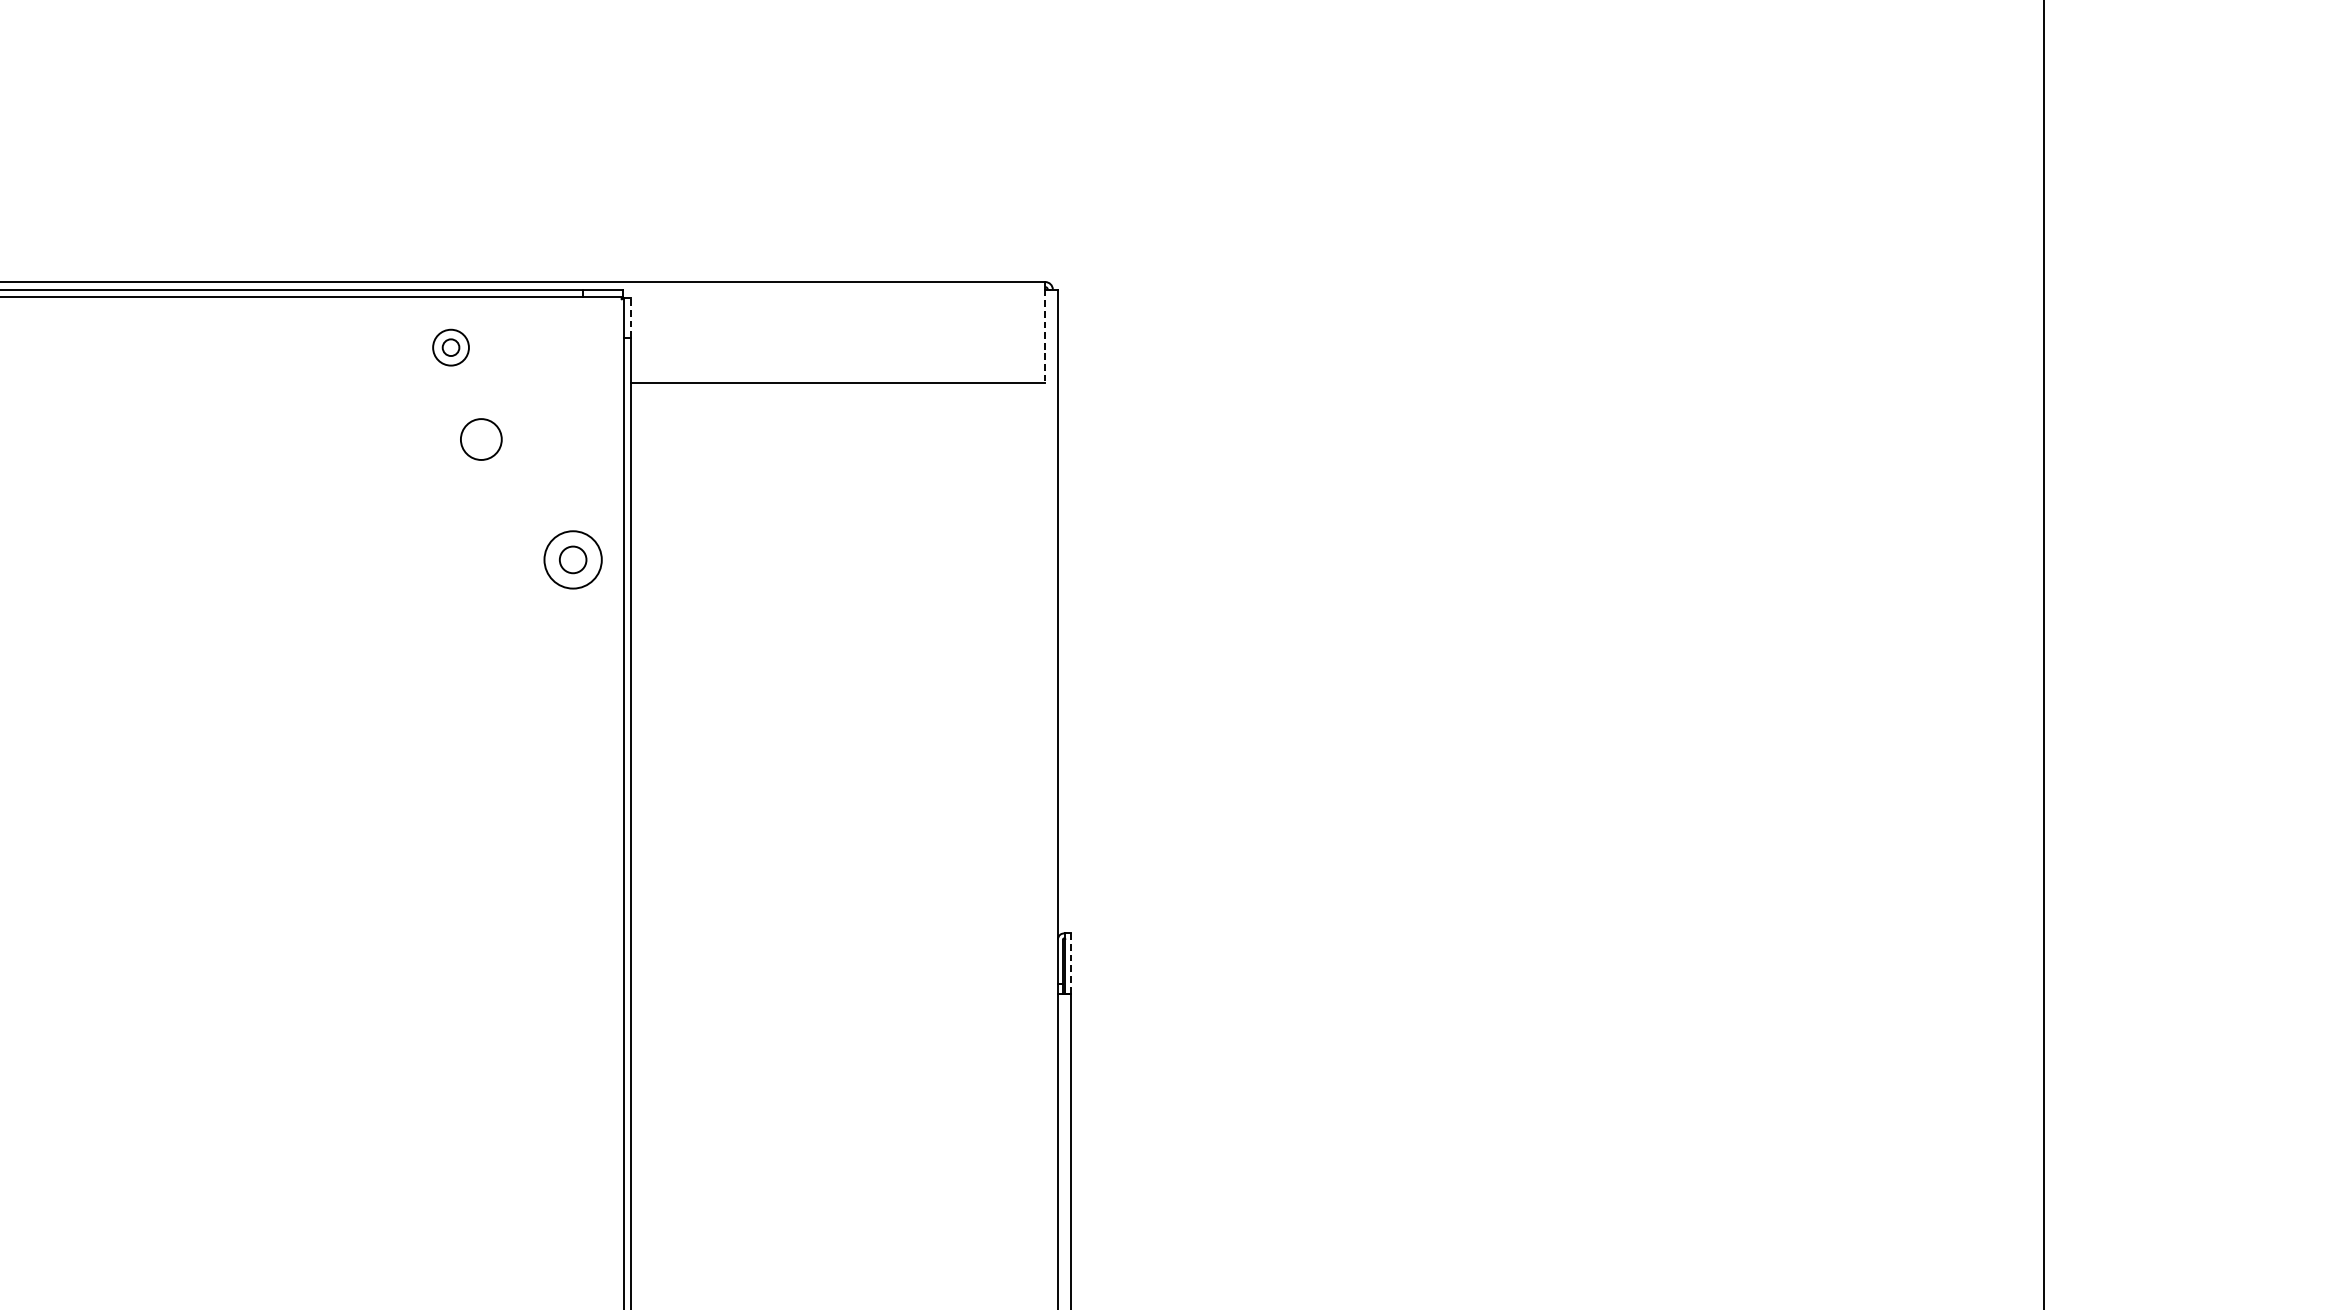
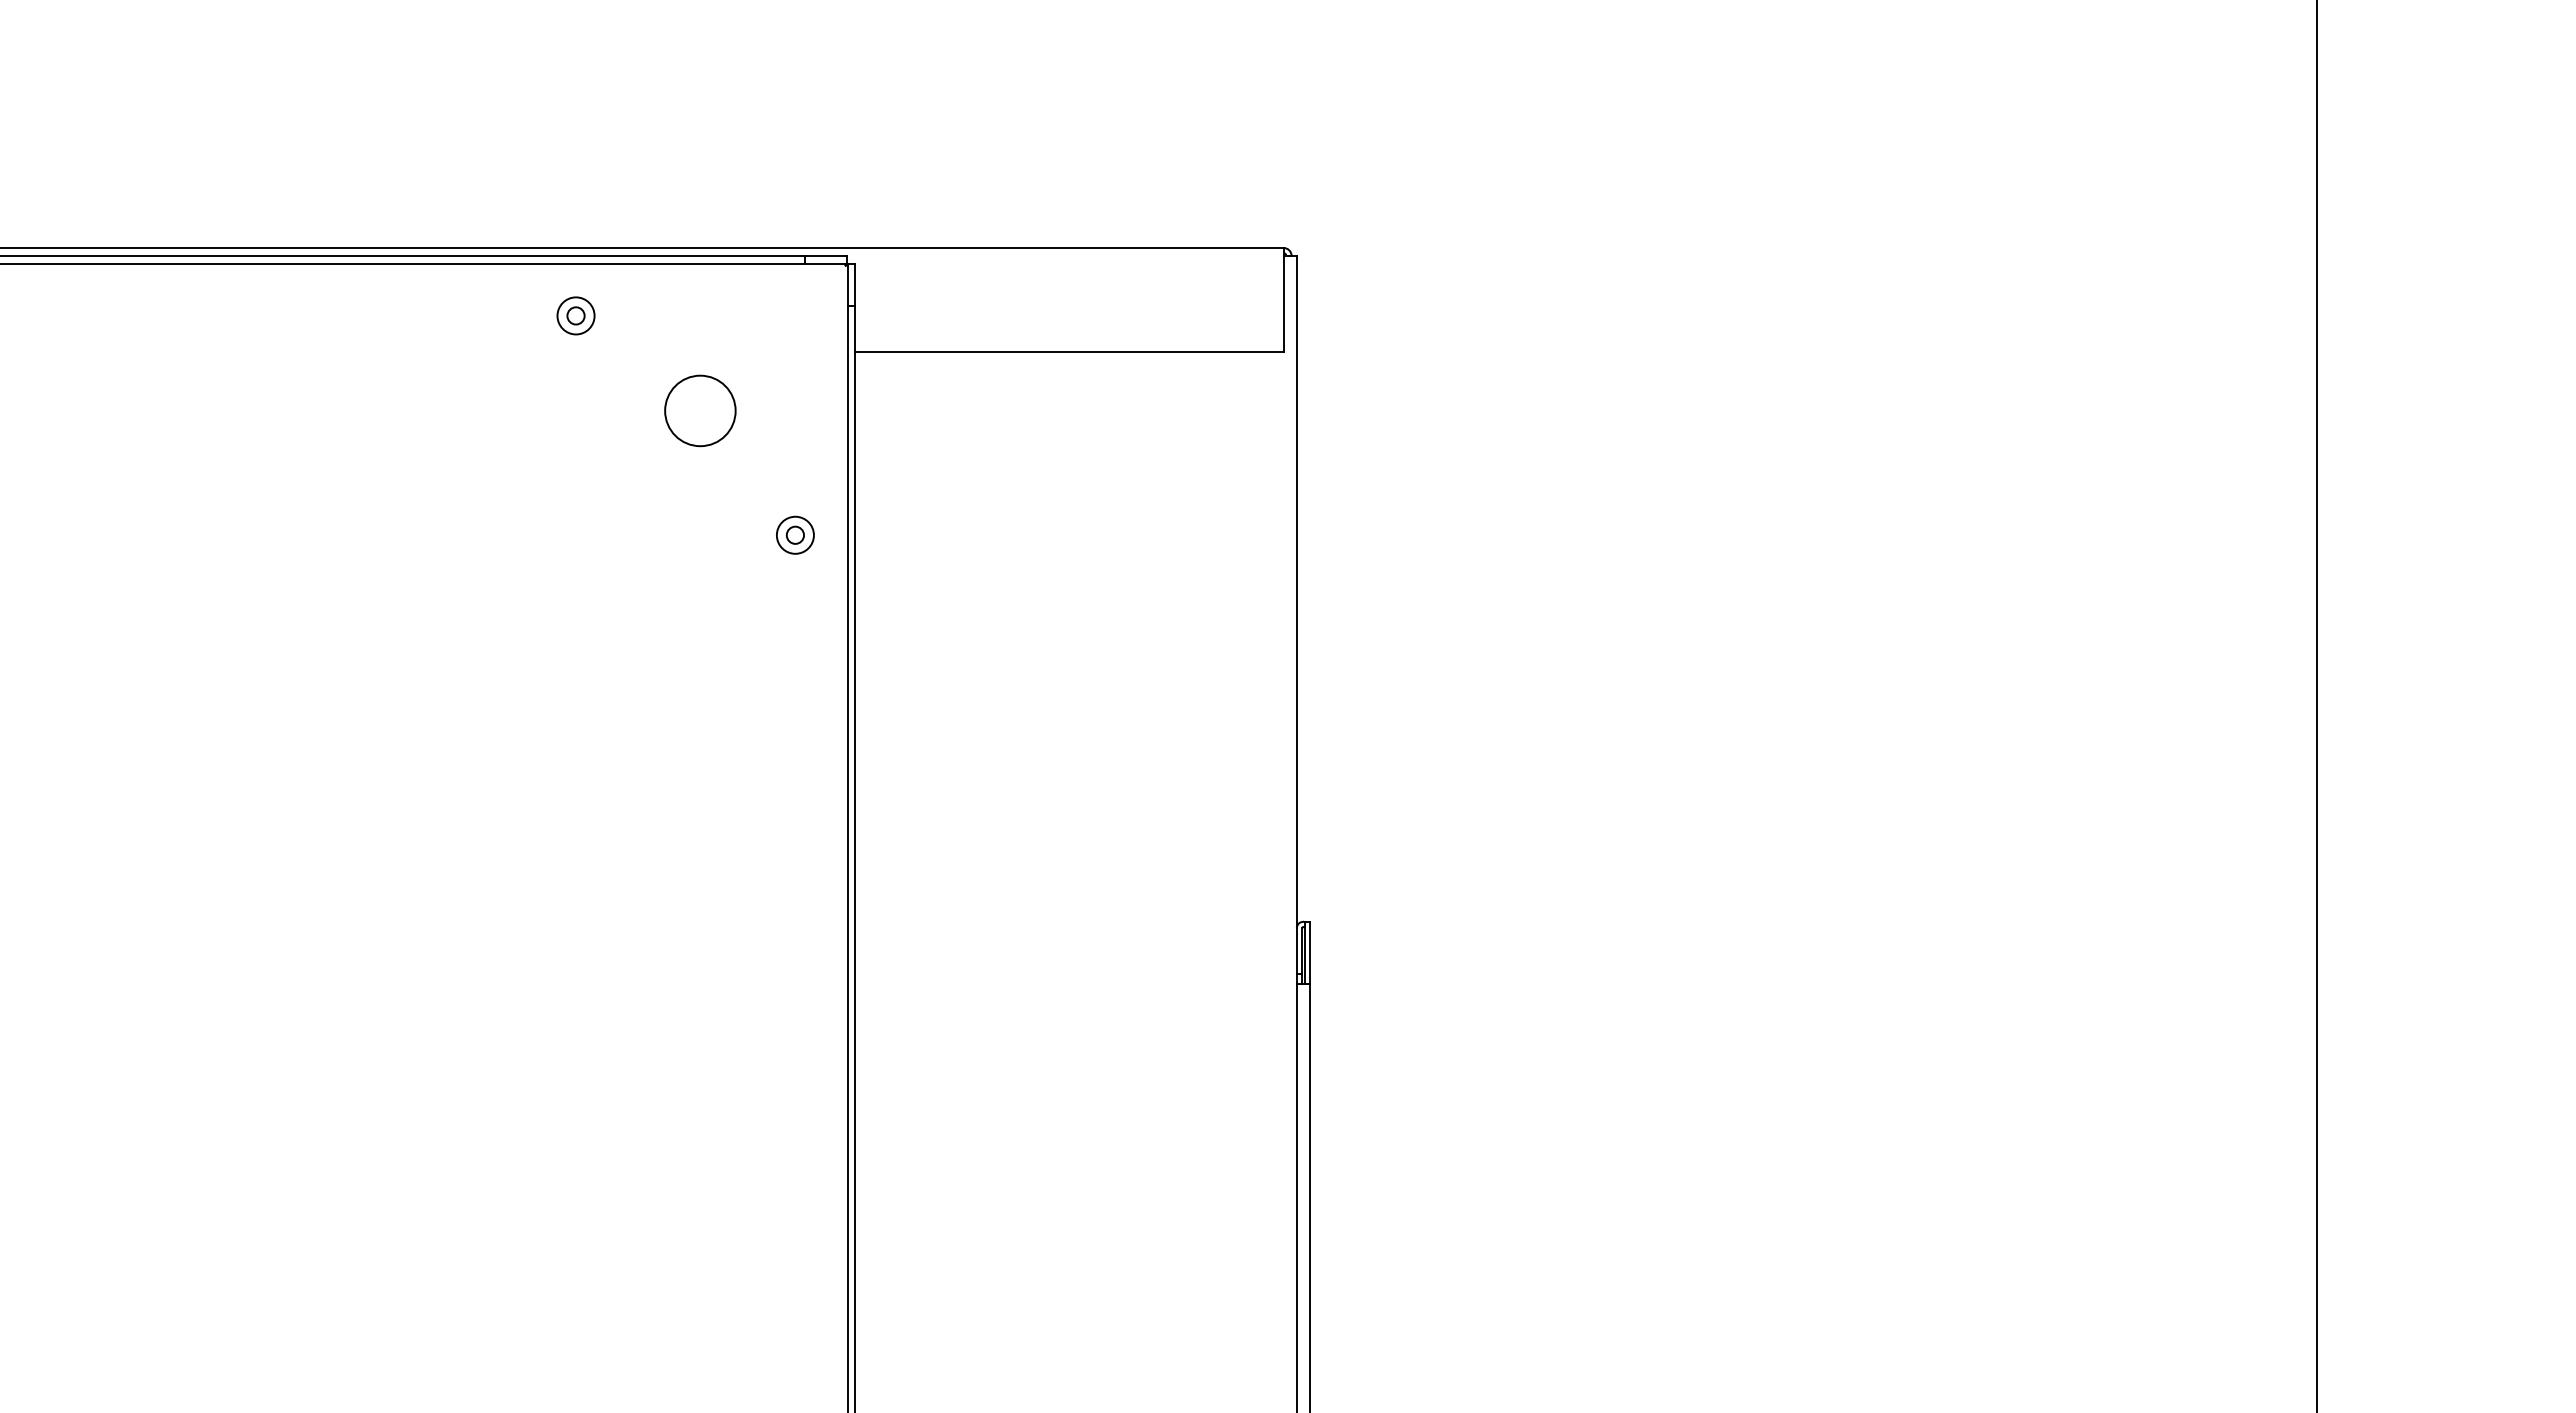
line: (631, 317) -> (855, 284), dashed -> solid
line: (1045, 336) -> (1283, 304), dashed -> solid
part: (450, 347) -> (575, 315), moved
circle: (481, 439) -> (700, 410), size x1.67
part: (573, 558) -> (795, 534), size x0.62
line: (1070, 964) -> (1309, 953), dashed -> solid

